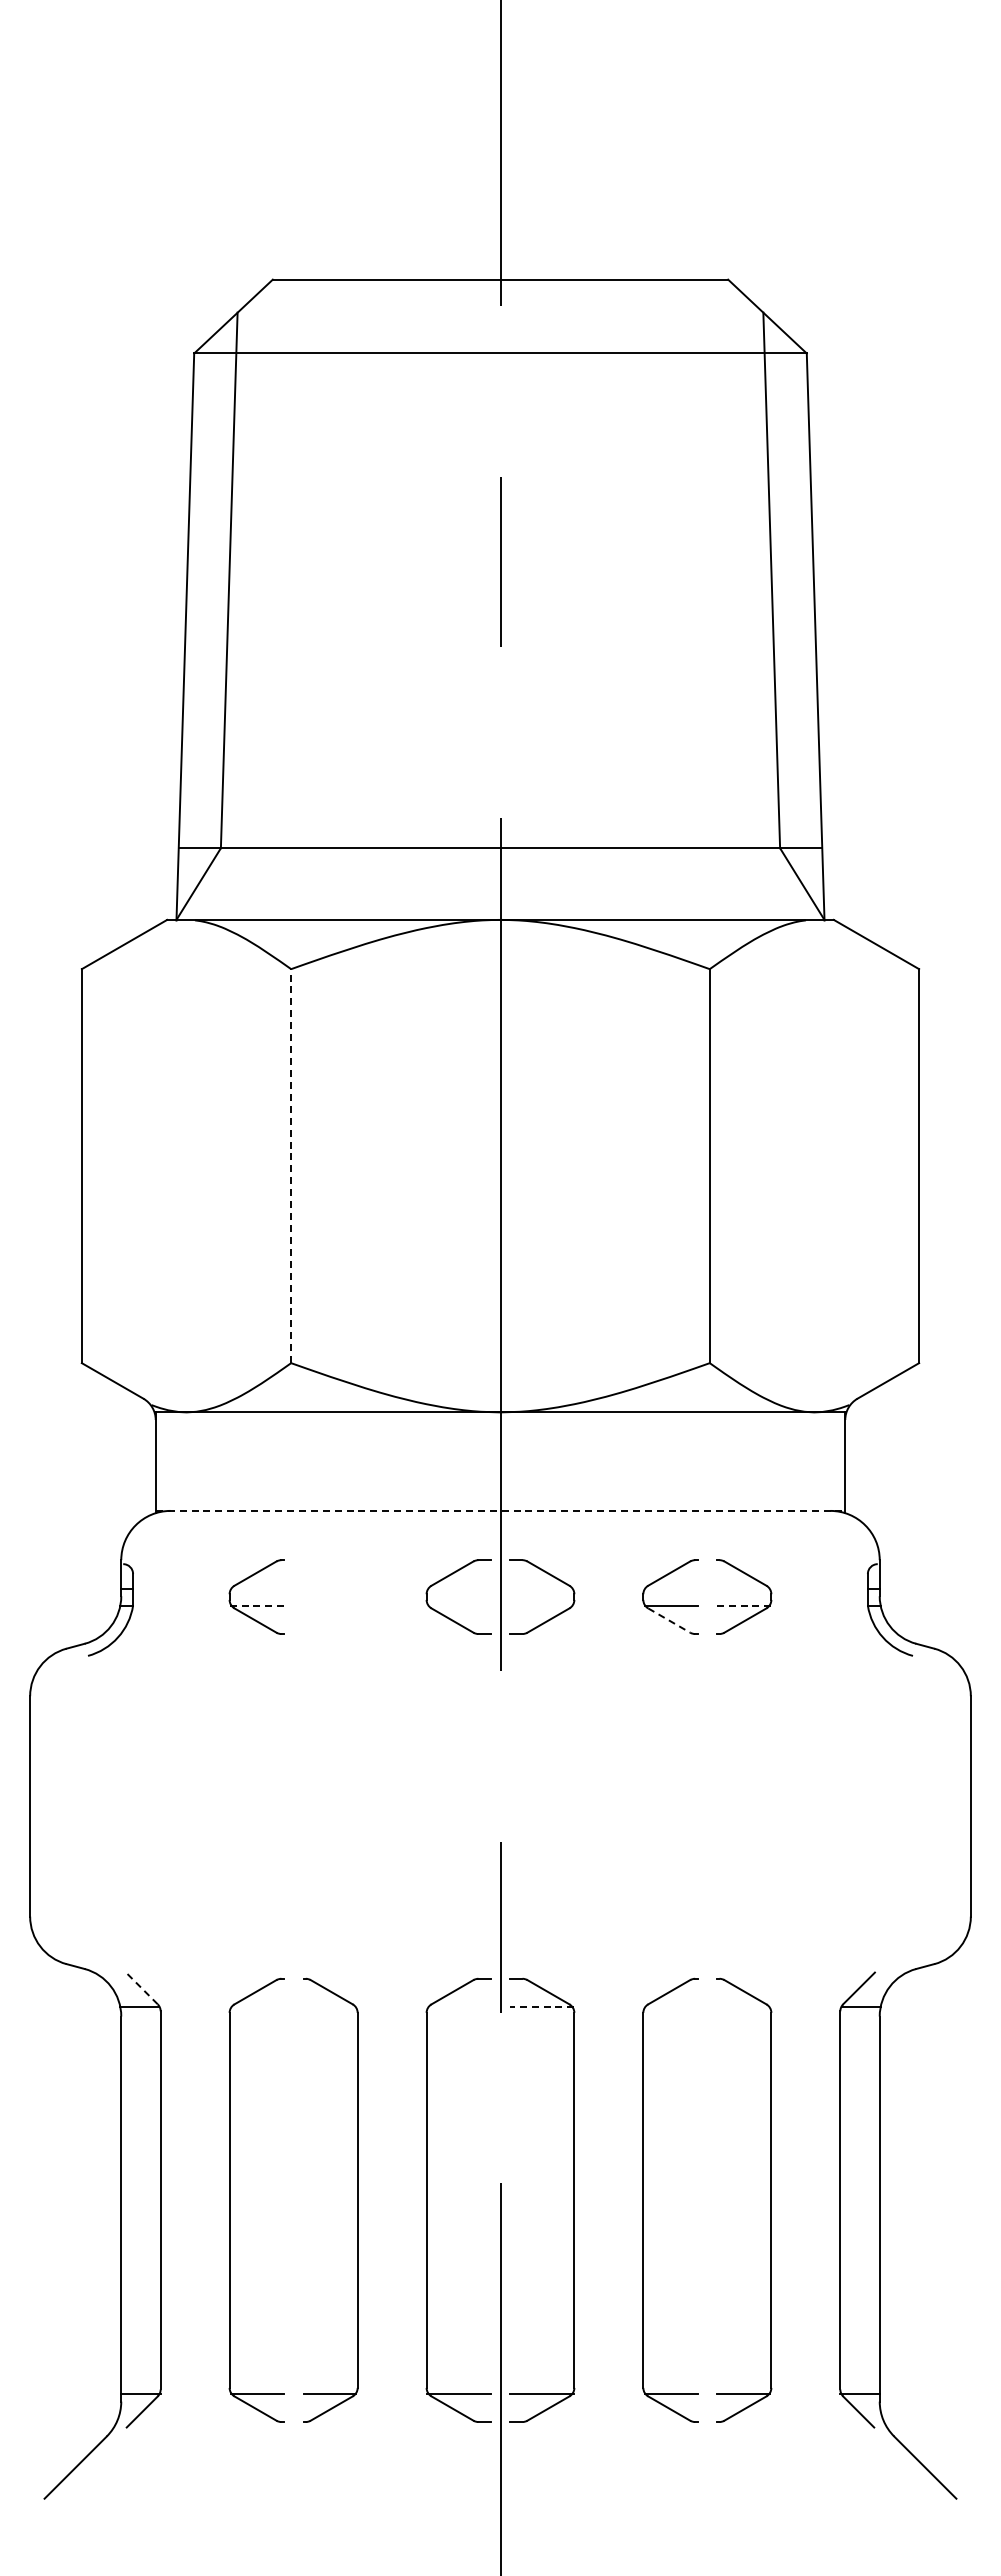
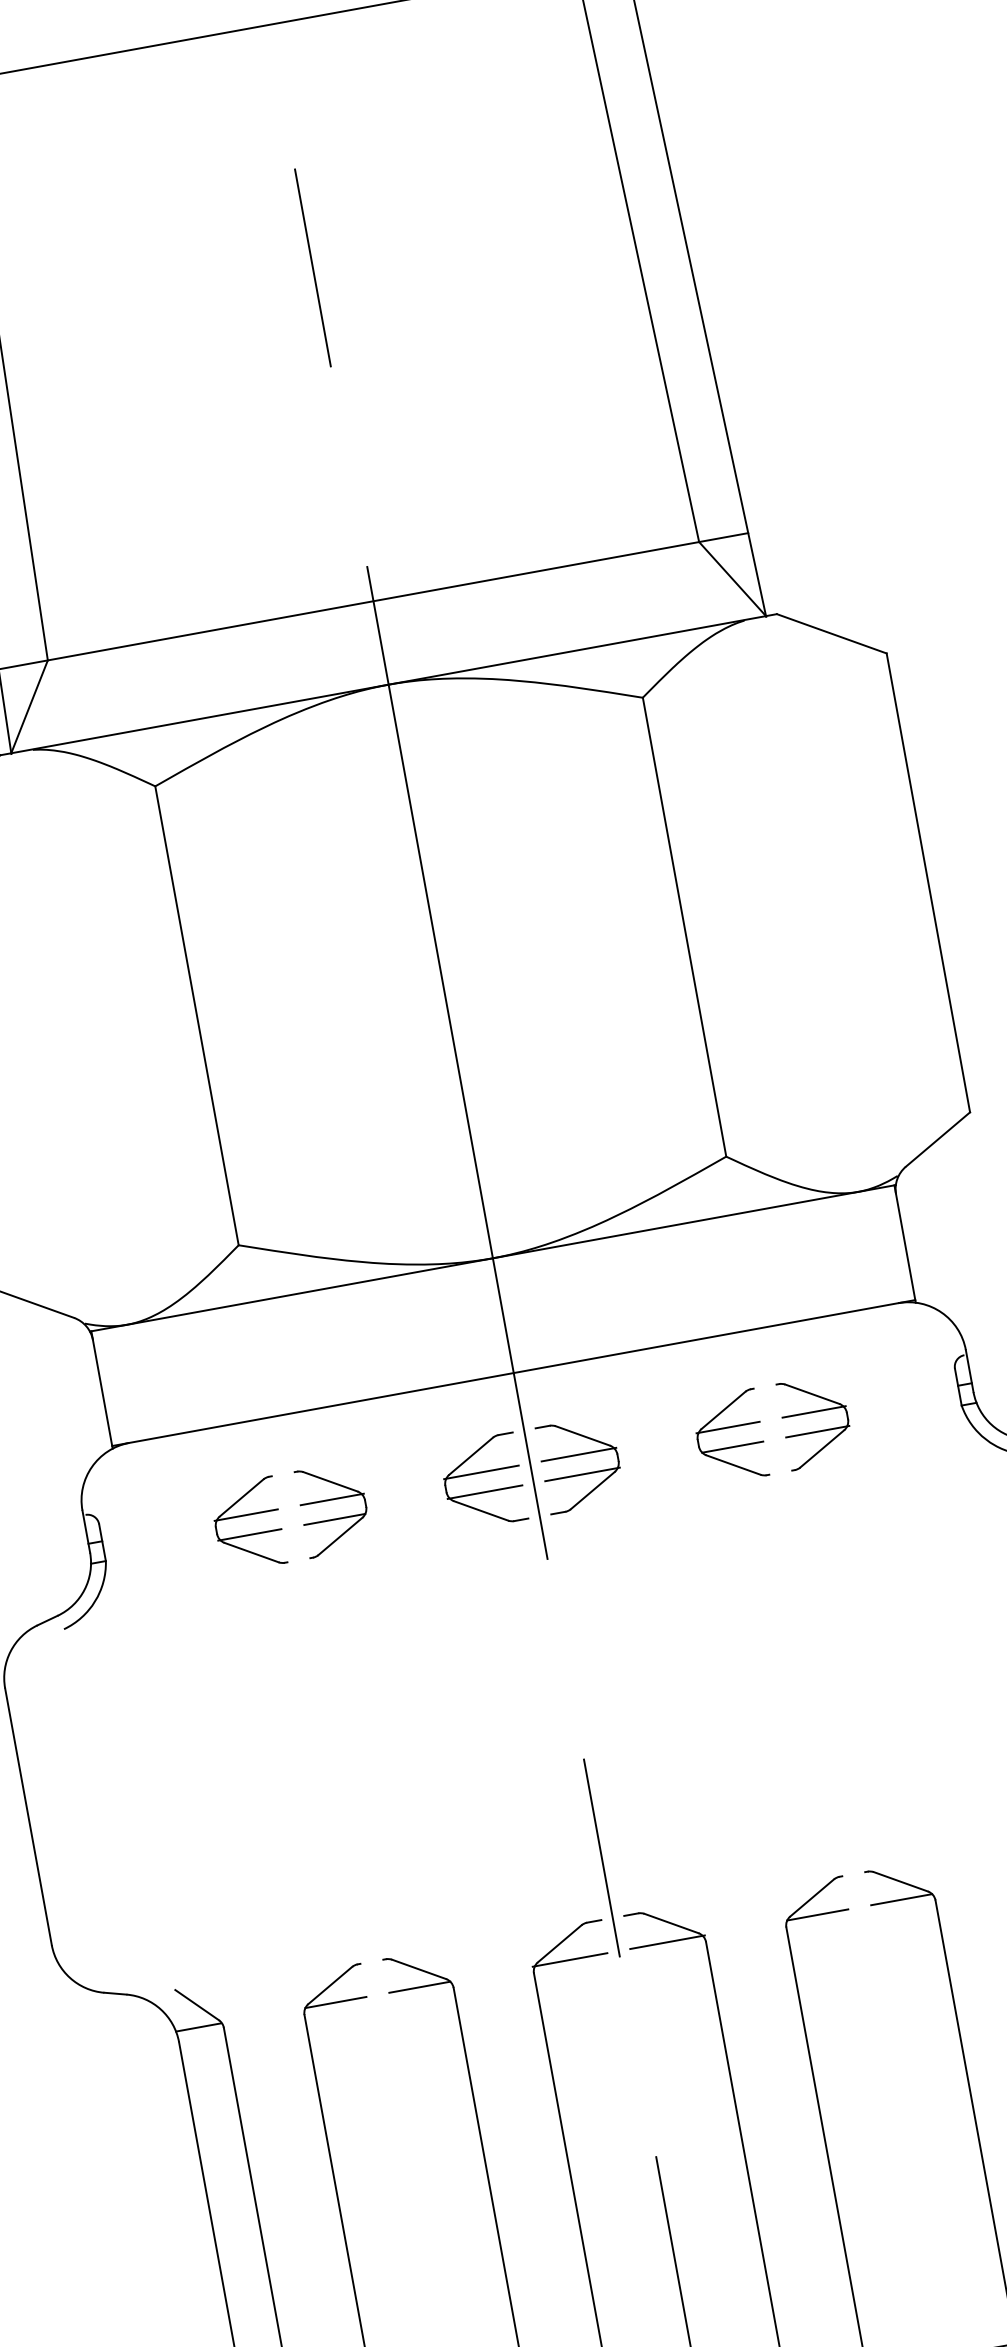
line: (291, 1165) -> (197, 1014), dashed -> solid
line: (500, 1510) -> (513, 1372), dashed -> solid
line: (256, 1588) -> (245, 1515), added
line: (458, 1588) -> (481, 1472), added
line: (542, 1588) -> (579, 1454), added
line: (670, 1588) -> (728, 1427), added
line: (744, 1588) -> (814, 1411), added
part: (330, 1589) -> (332, 1500), added
line: (257, 1605) -> (250, 1534), dashed -> solid
line: (458, 1605) -> (484, 1492), added
line: (542, 1605) -> (582, 1474), added
line: (743, 1605) -> (816, 1431), dashed -> solid
line: (669, 1620) -> (733, 1464), dashed -> solid
line: (141, 1988) -> (196, 2005), dashed -> solid
line: (257, 2007) -> (335, 2002), added
line: (329, 2007) -> (419, 1987), added
line: (458, 2007) -> (569, 1960), added
line: (541, 2007) -> (666, 1942), dashed -> solid
line: (671, 2007) -> (818, 1915), added
line: (743, 2007) -> (901, 1900), added

